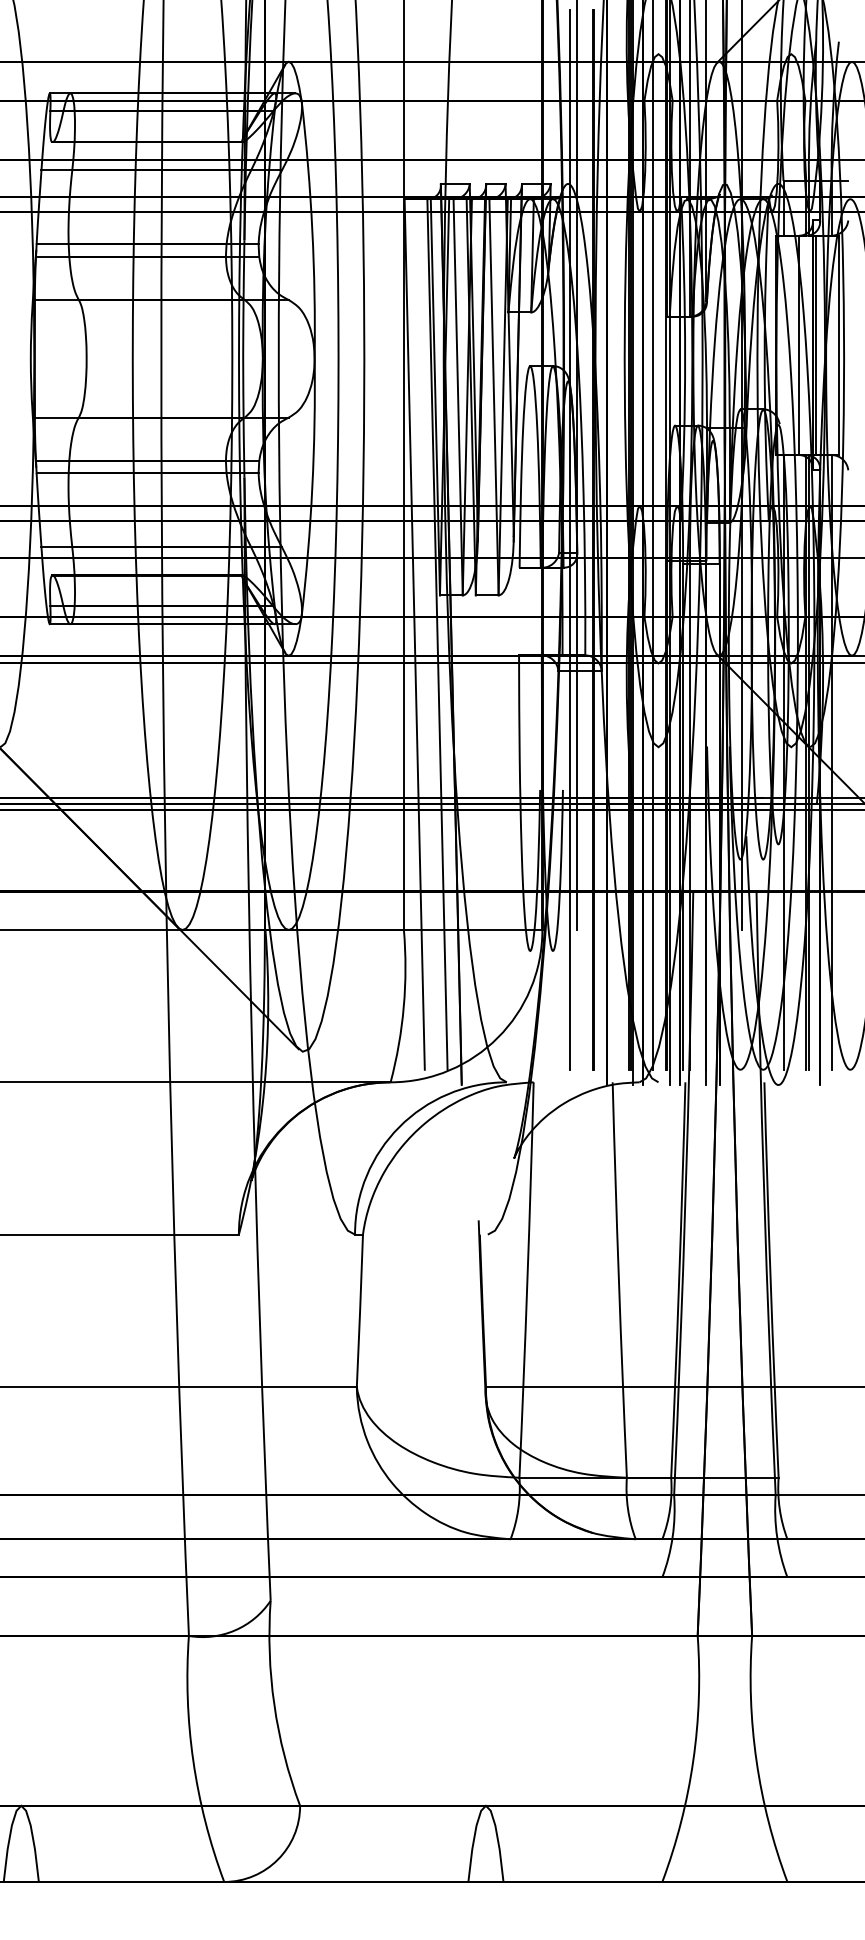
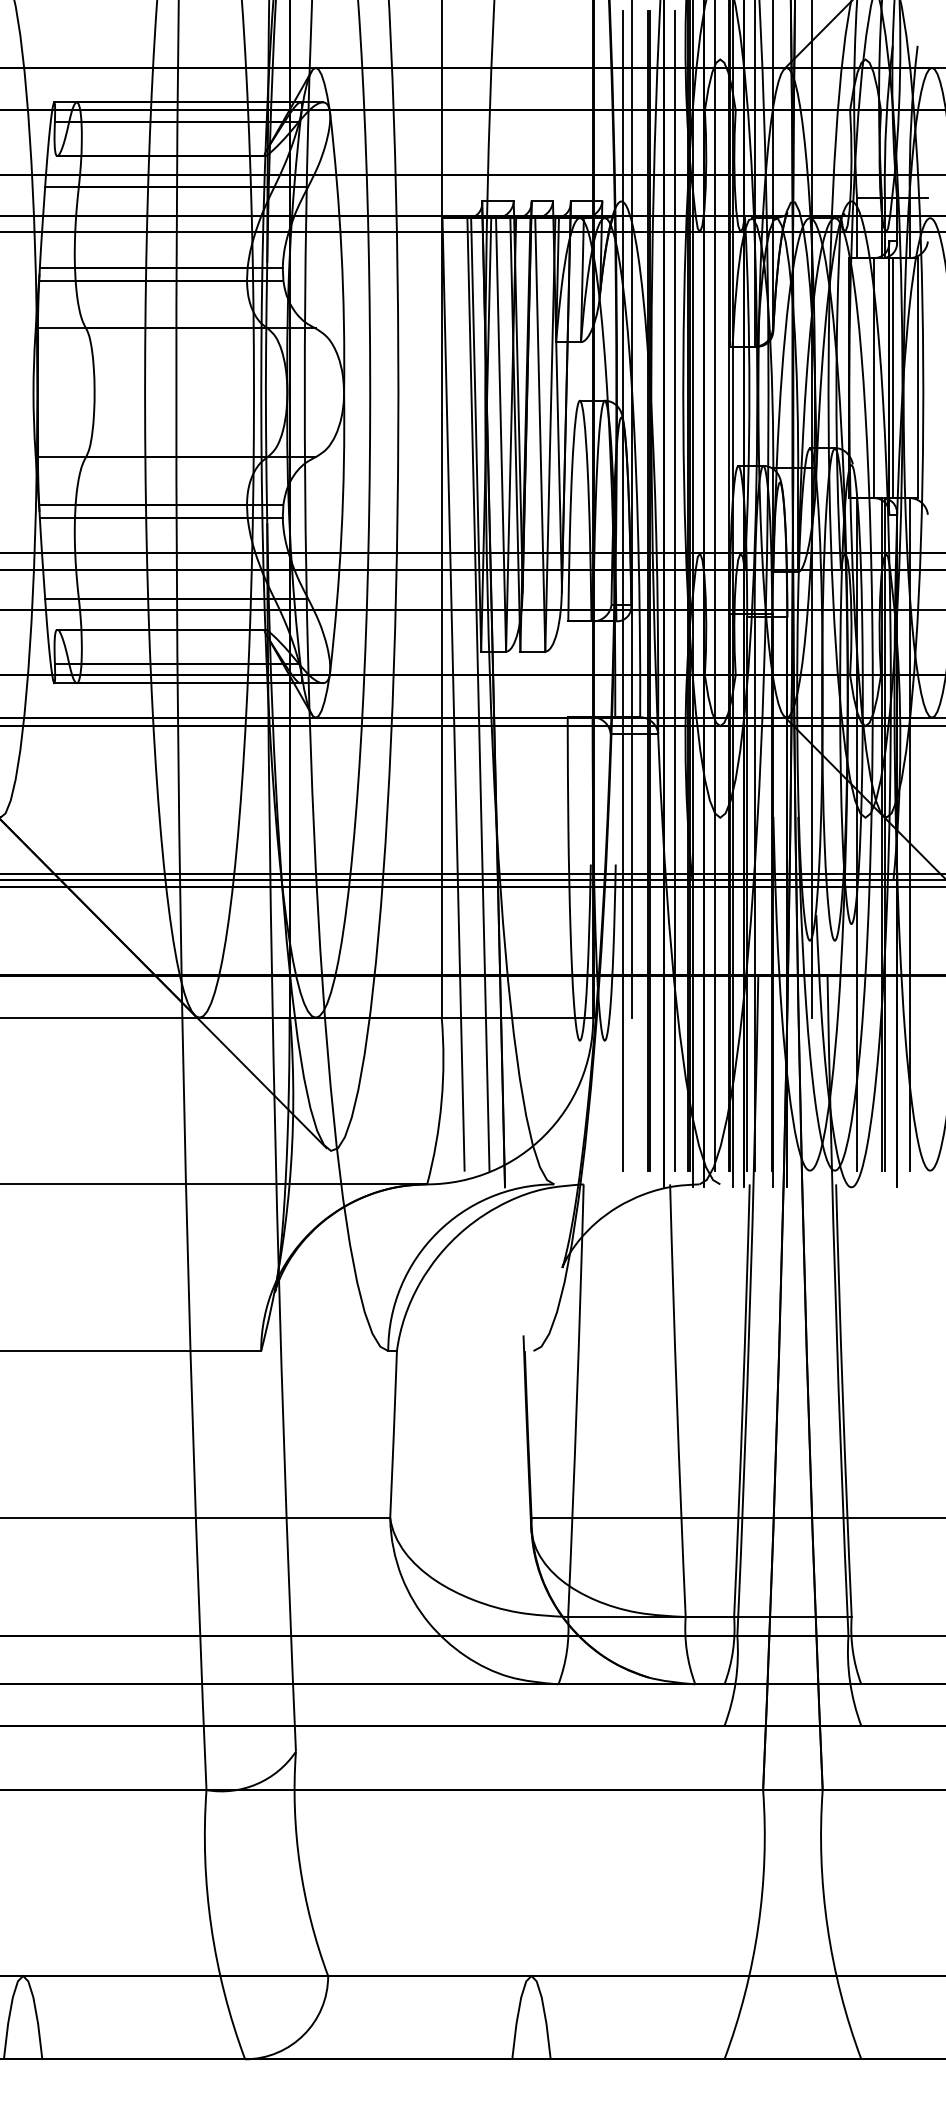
line: (616, 539) -> (674, 590), added

